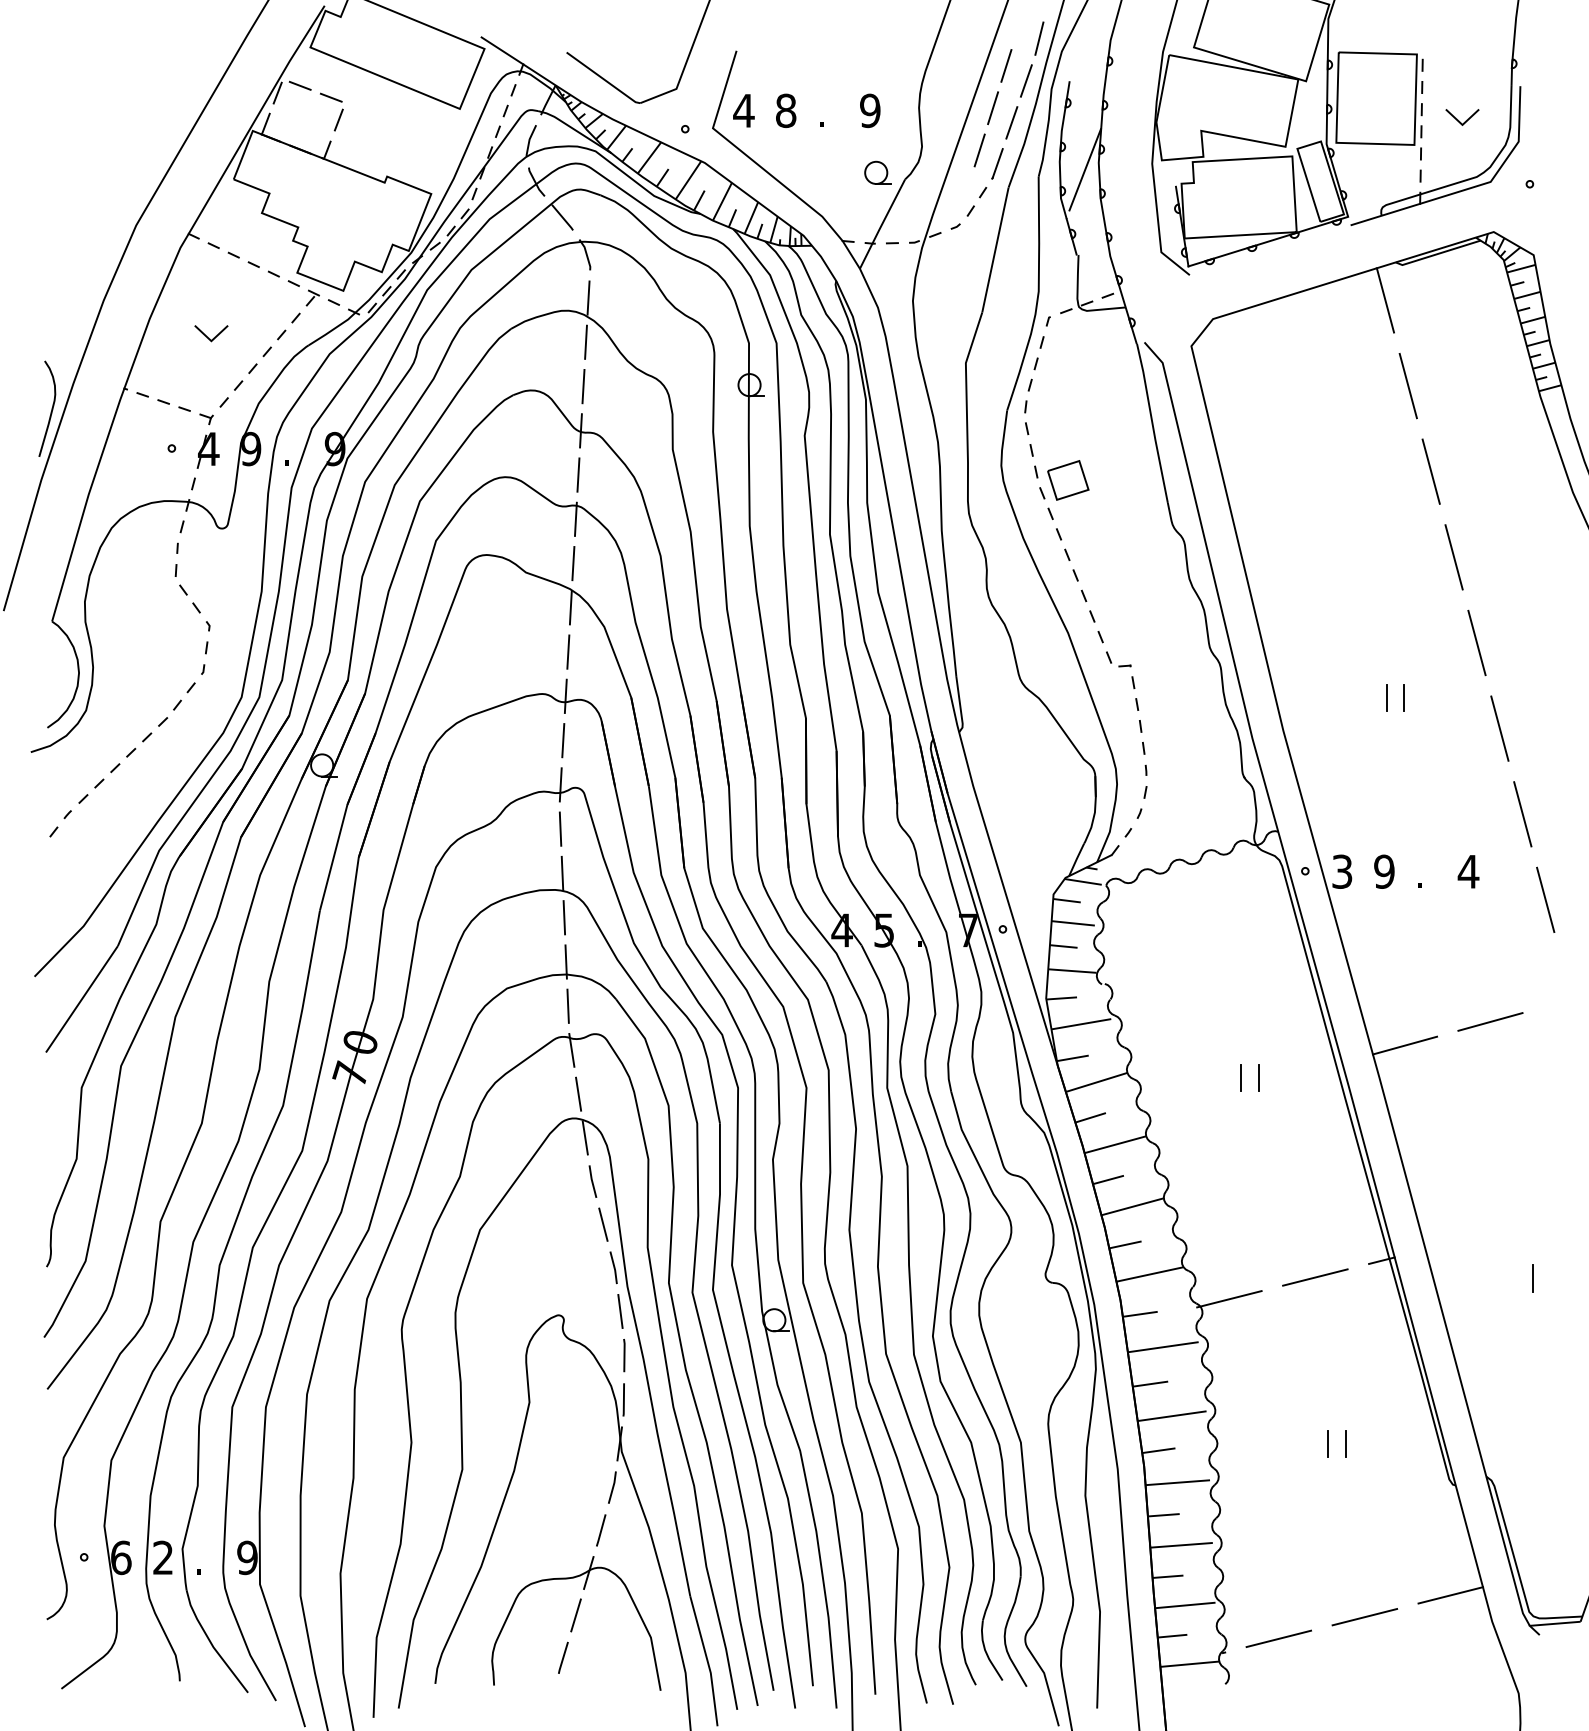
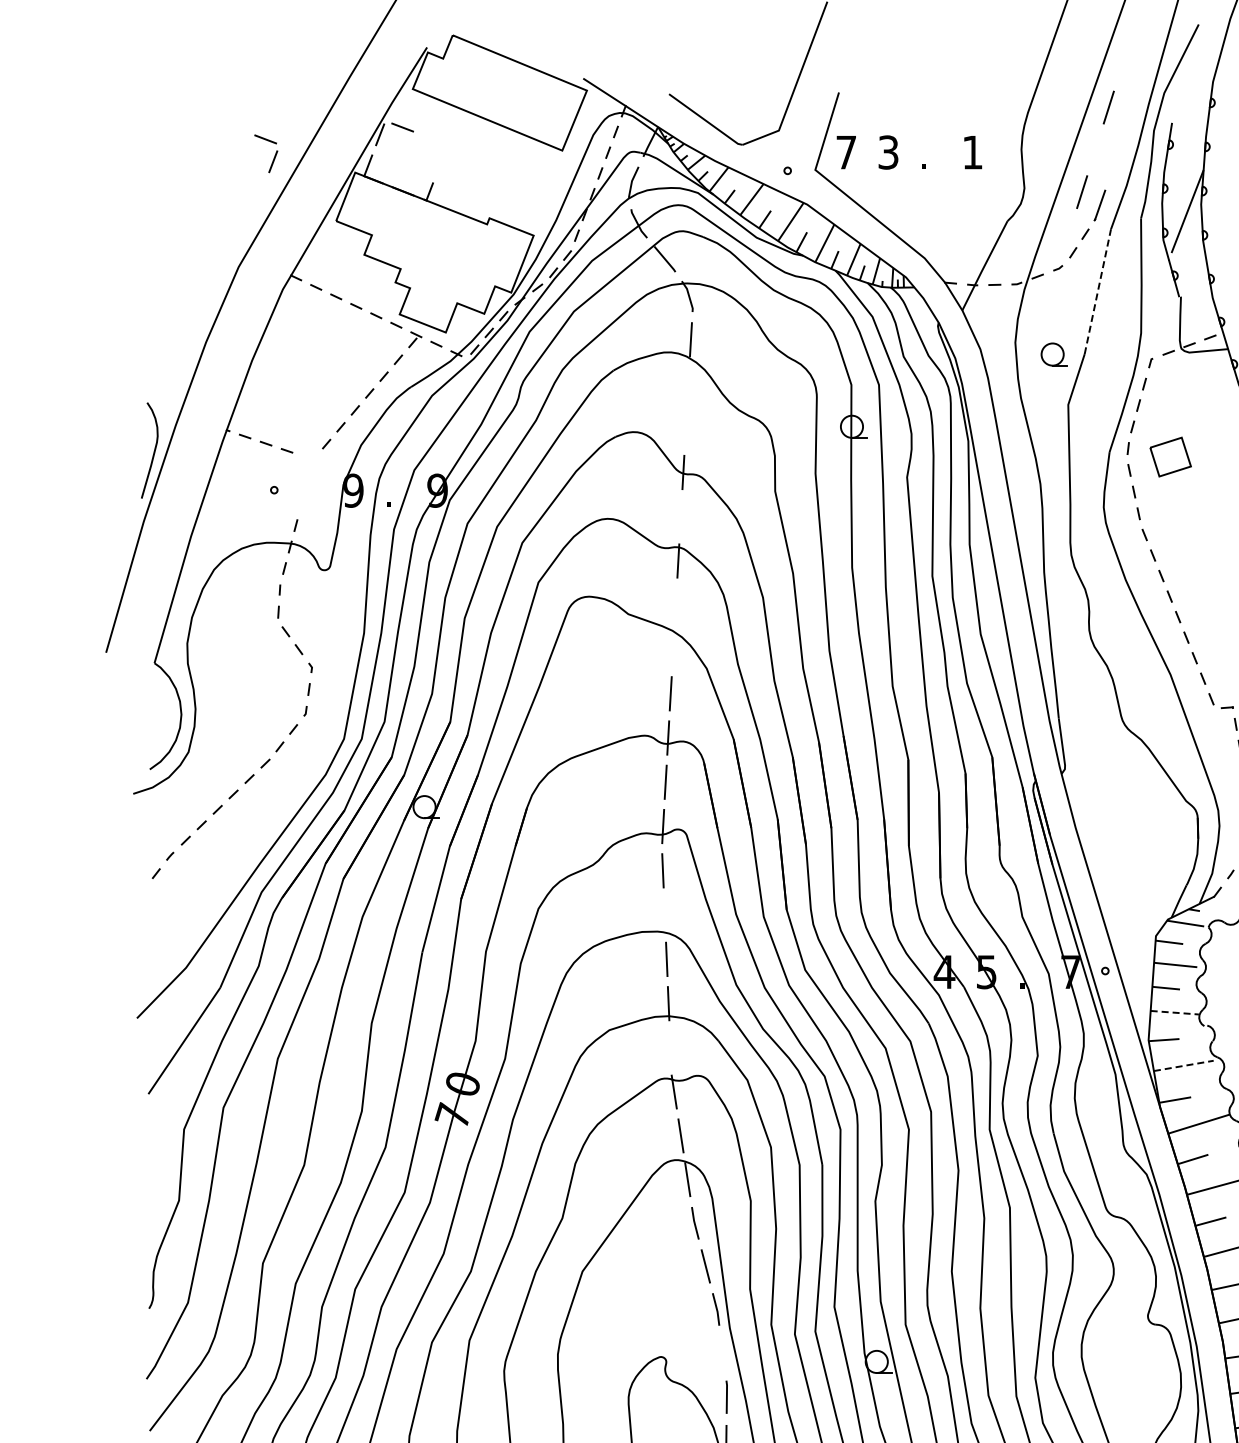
line: (1039, 38) -> (1141, 80), removed
line: (1025, 80) -> (1127, 122), removed
line: (993, 108) -> (1095, 150), removed
text: (743, 110) -> (845, 152), 4 -> 7
text: (786, 110) -> (888, 152), 8 -> 3
text: (870, 110) -> (972, 152), 9 -> 1
part: (339, 115) -> (273, 157), moved
line: (1011, 122) -> (1113, 164), removed
part: (877, 172) -> (1053, 354), moved
line: (995, 250) -> (1097, 292), solid -> dashed
line: (214, 336) -> (316, 378), removed
line: (585, 341) -> (687, 383), removed
line: (583, 386) -> (685, 428), removed
part: (207, 440) -> (309, 482), removed
line: (578, 474) -> (680, 516), removed
part: (1068, 480) -> (1170, 457), moved
line: (573, 563) -> (675, 605), removed
line: (570, 607) -> (672, 649), removed
line: (562, 873) -> (664, 915), removed
line: (1072, 971) -> (1174, 1013), solid -> dashed
line: (567, 1005) -> (669, 1047), removed
line: (1081, 1024) -> (1183, 1066), solid -> dashed
line: (620, 1311) -> (722, 1353), removed

